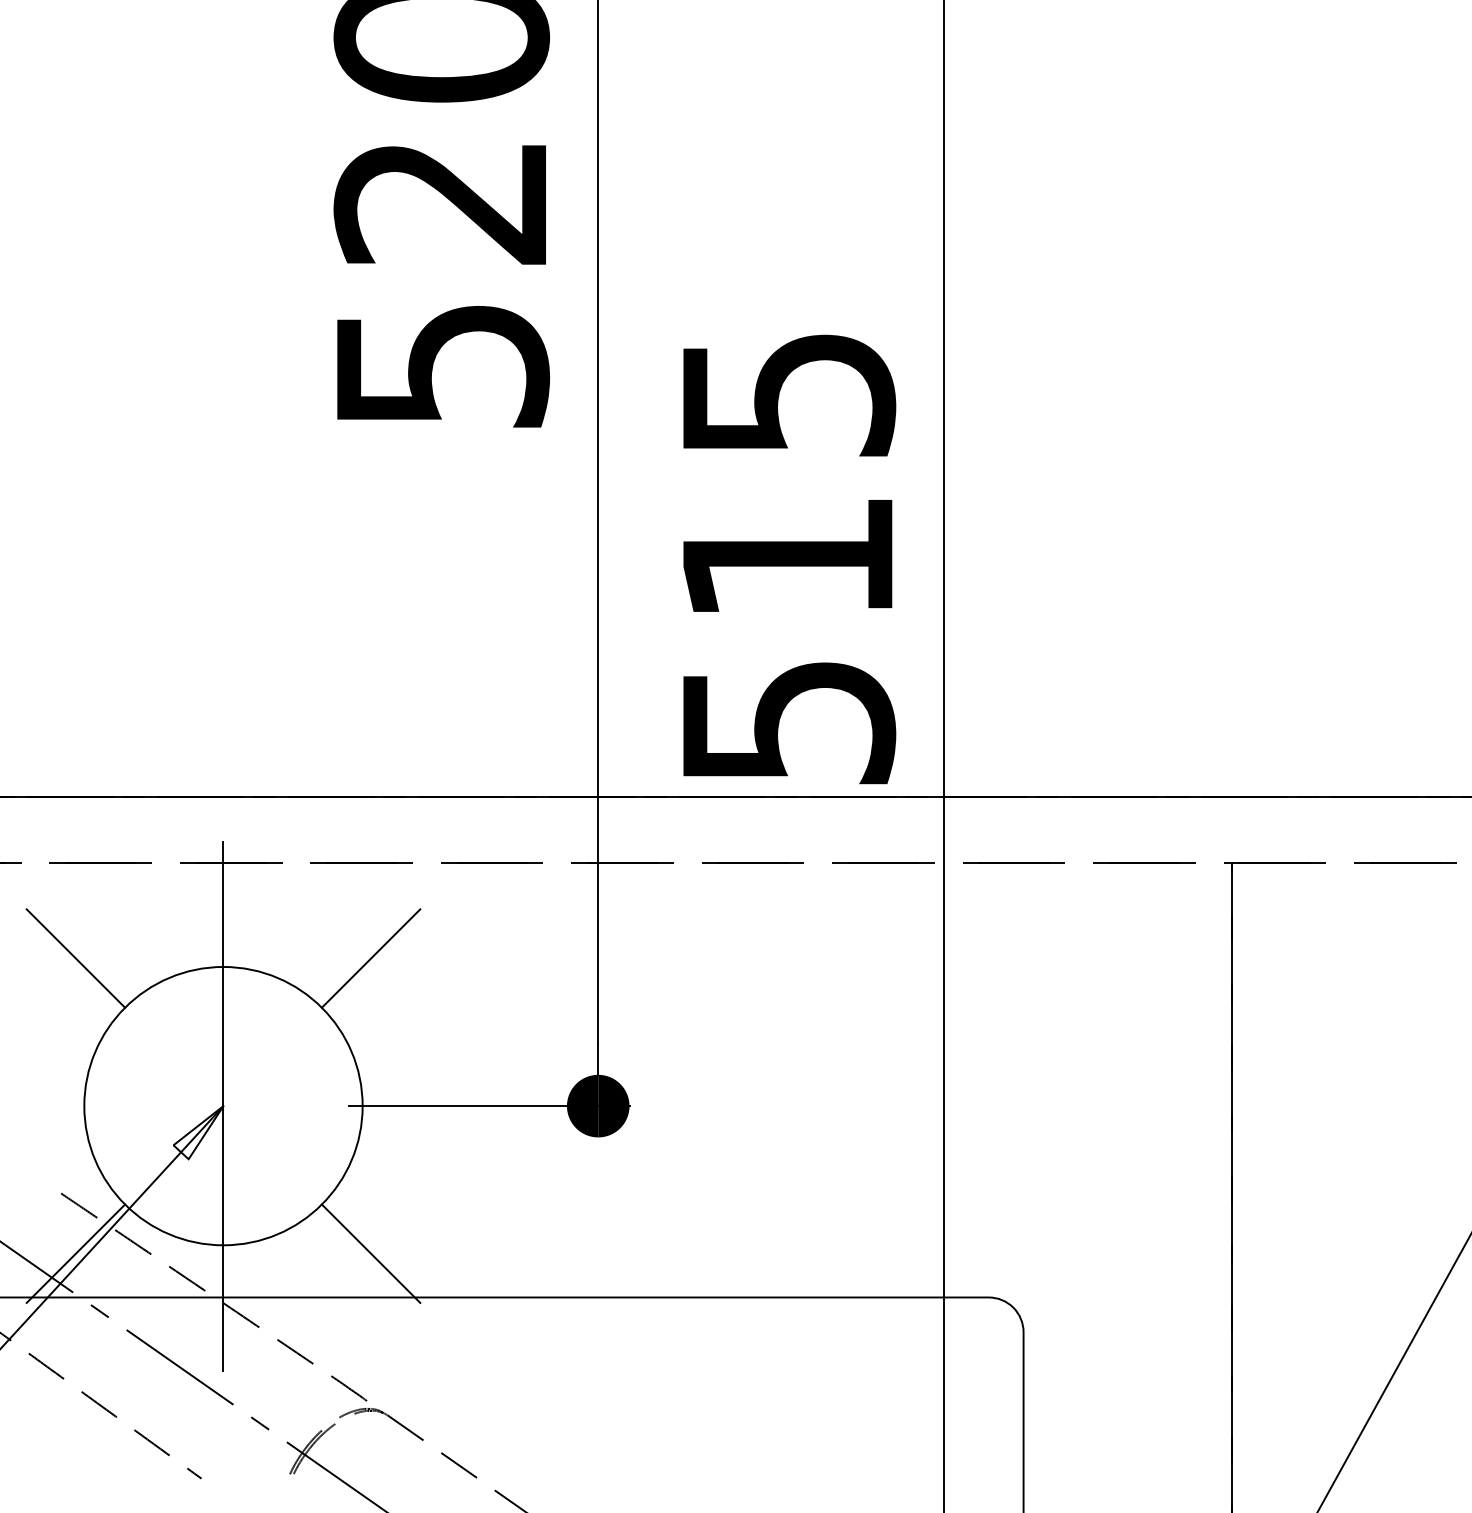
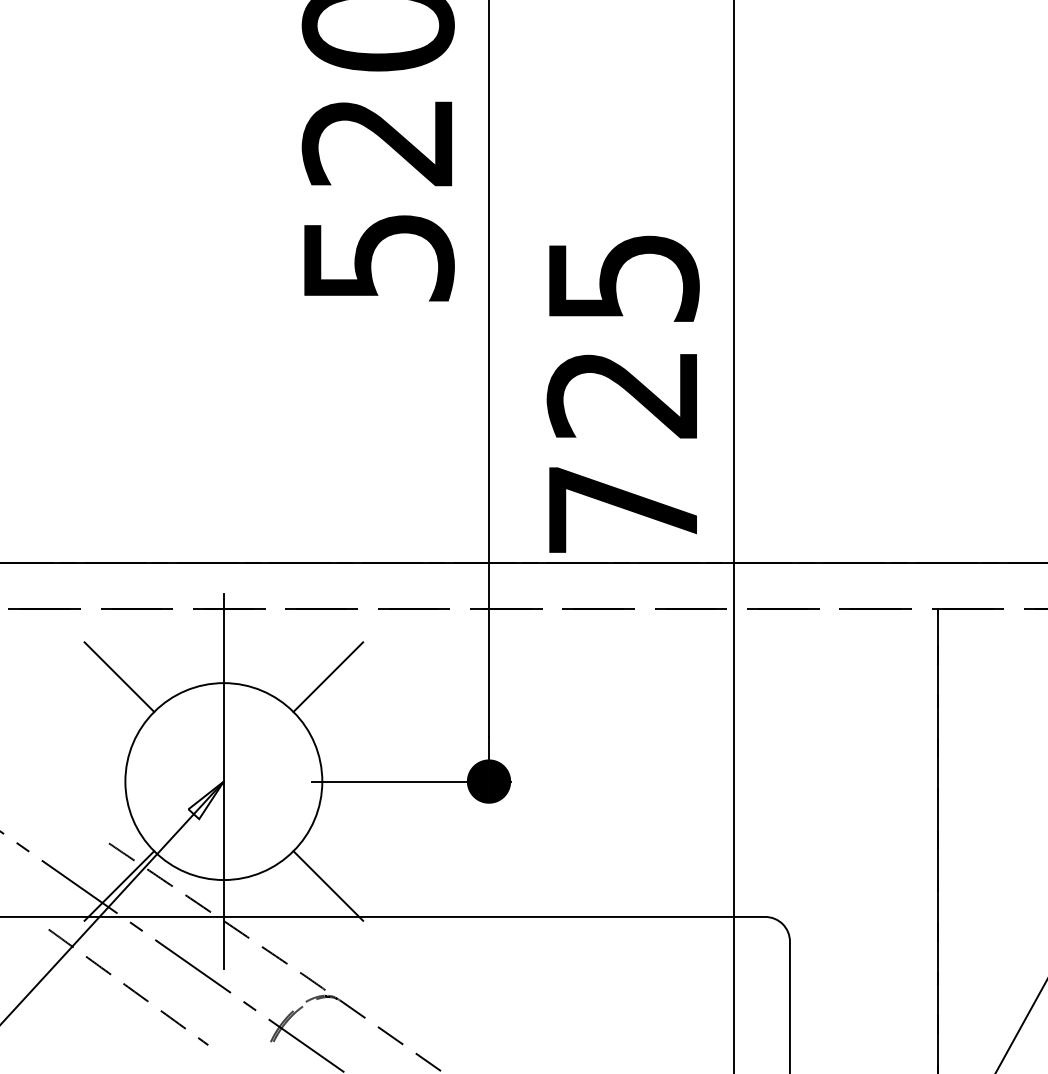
text: (786, 641) -> (622, 452), 515 -> 725

